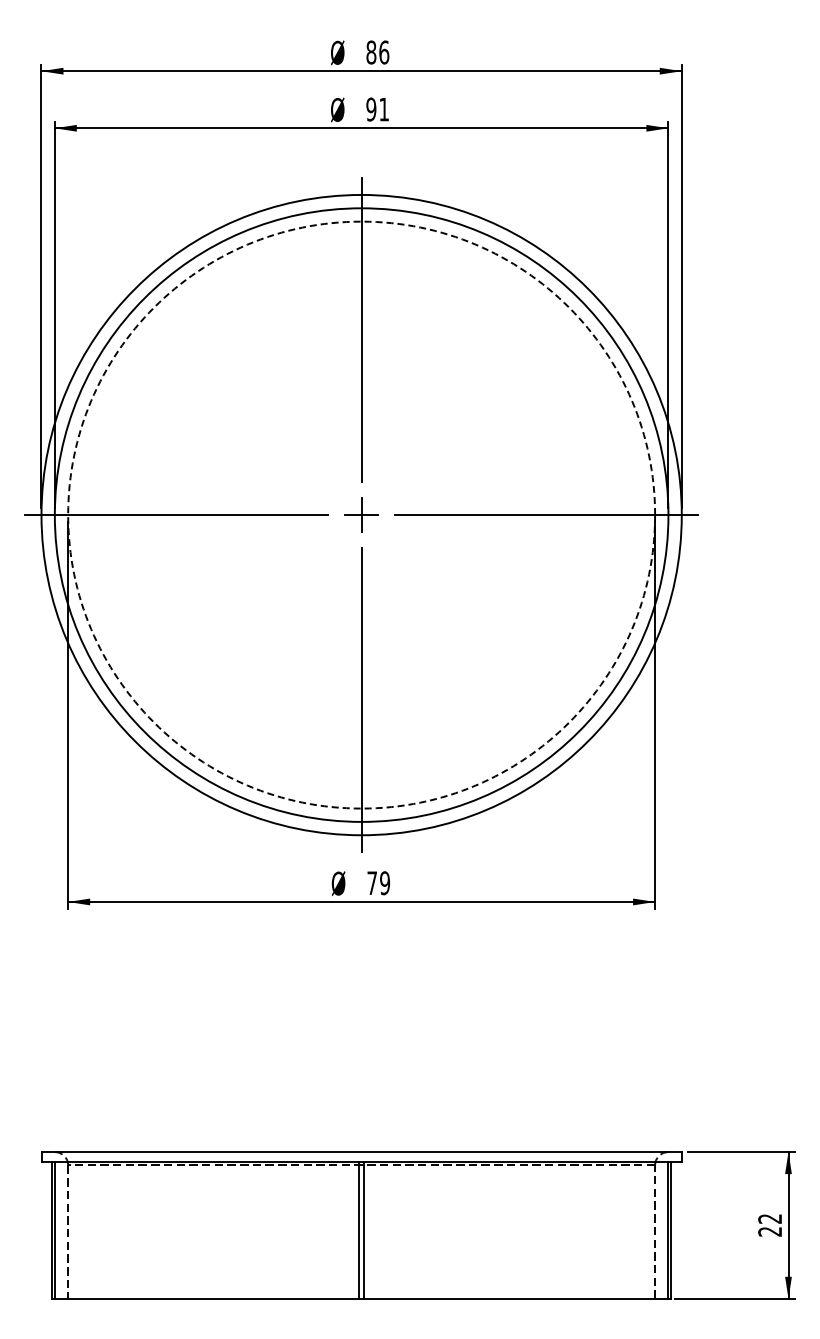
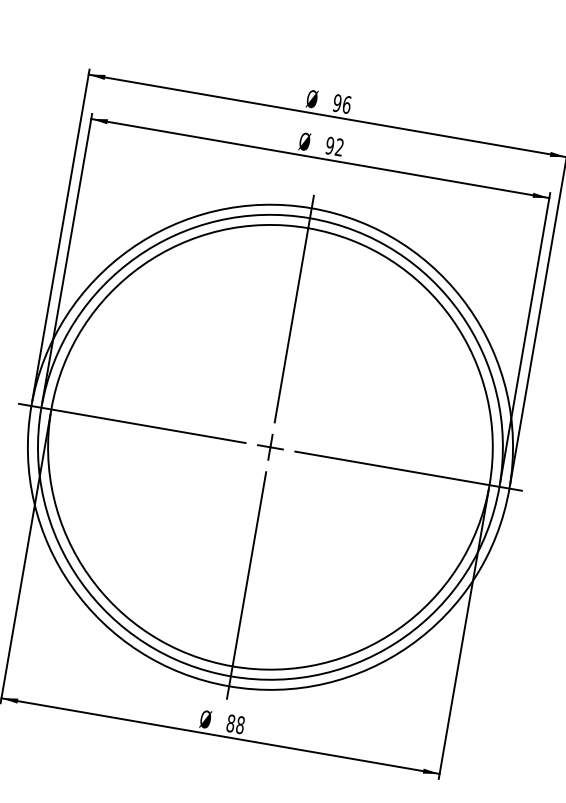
text: (371, 52) -> (337, 103), 86 -> 96
text: (383, 109) -> (339, 147), 91 -> 92
circle: (361, 514) -> (270, 446), dashed -> solid
text: (378, 883) -> (235, 724), 79 -> 88

